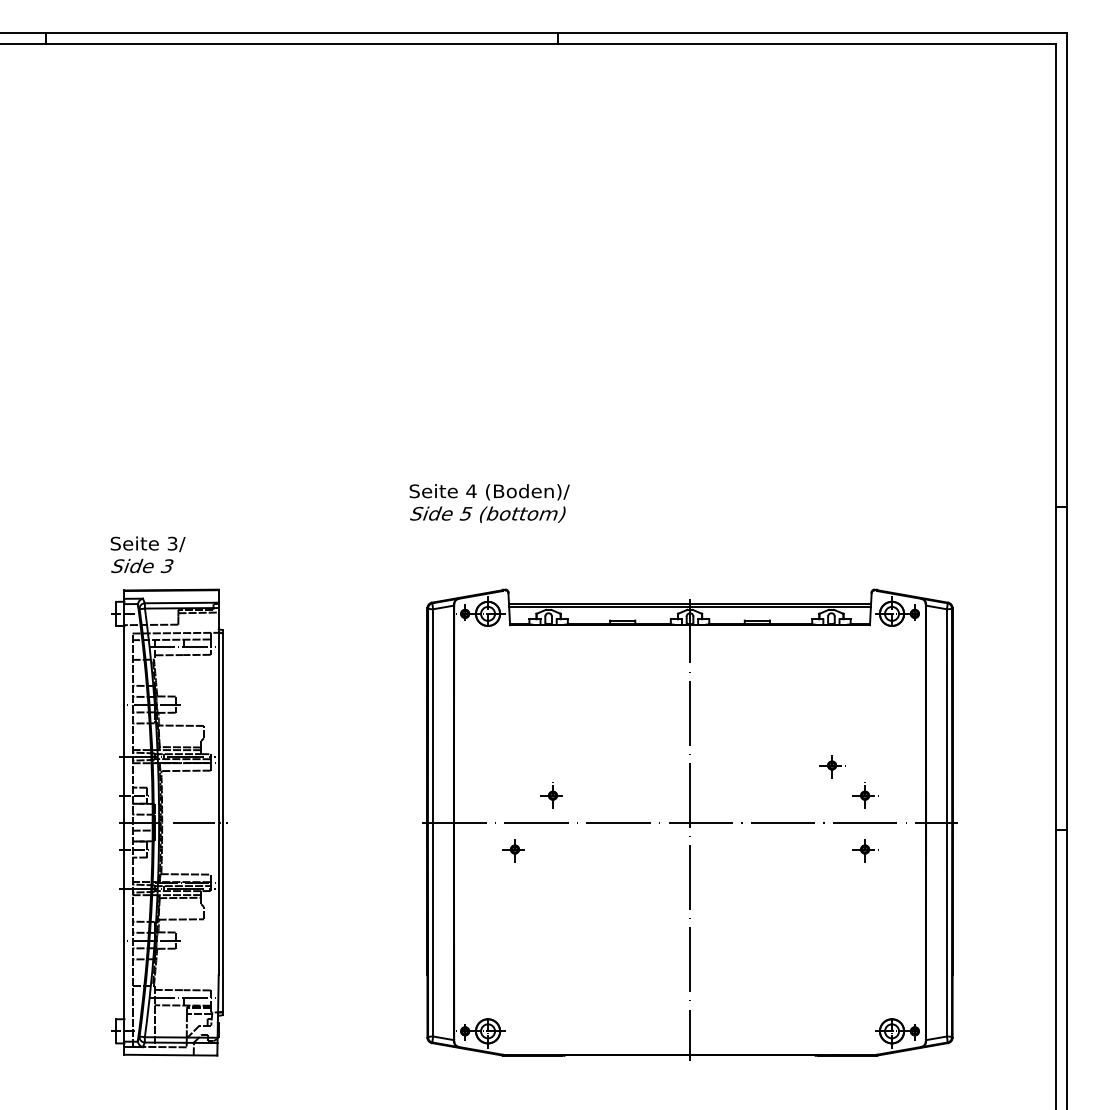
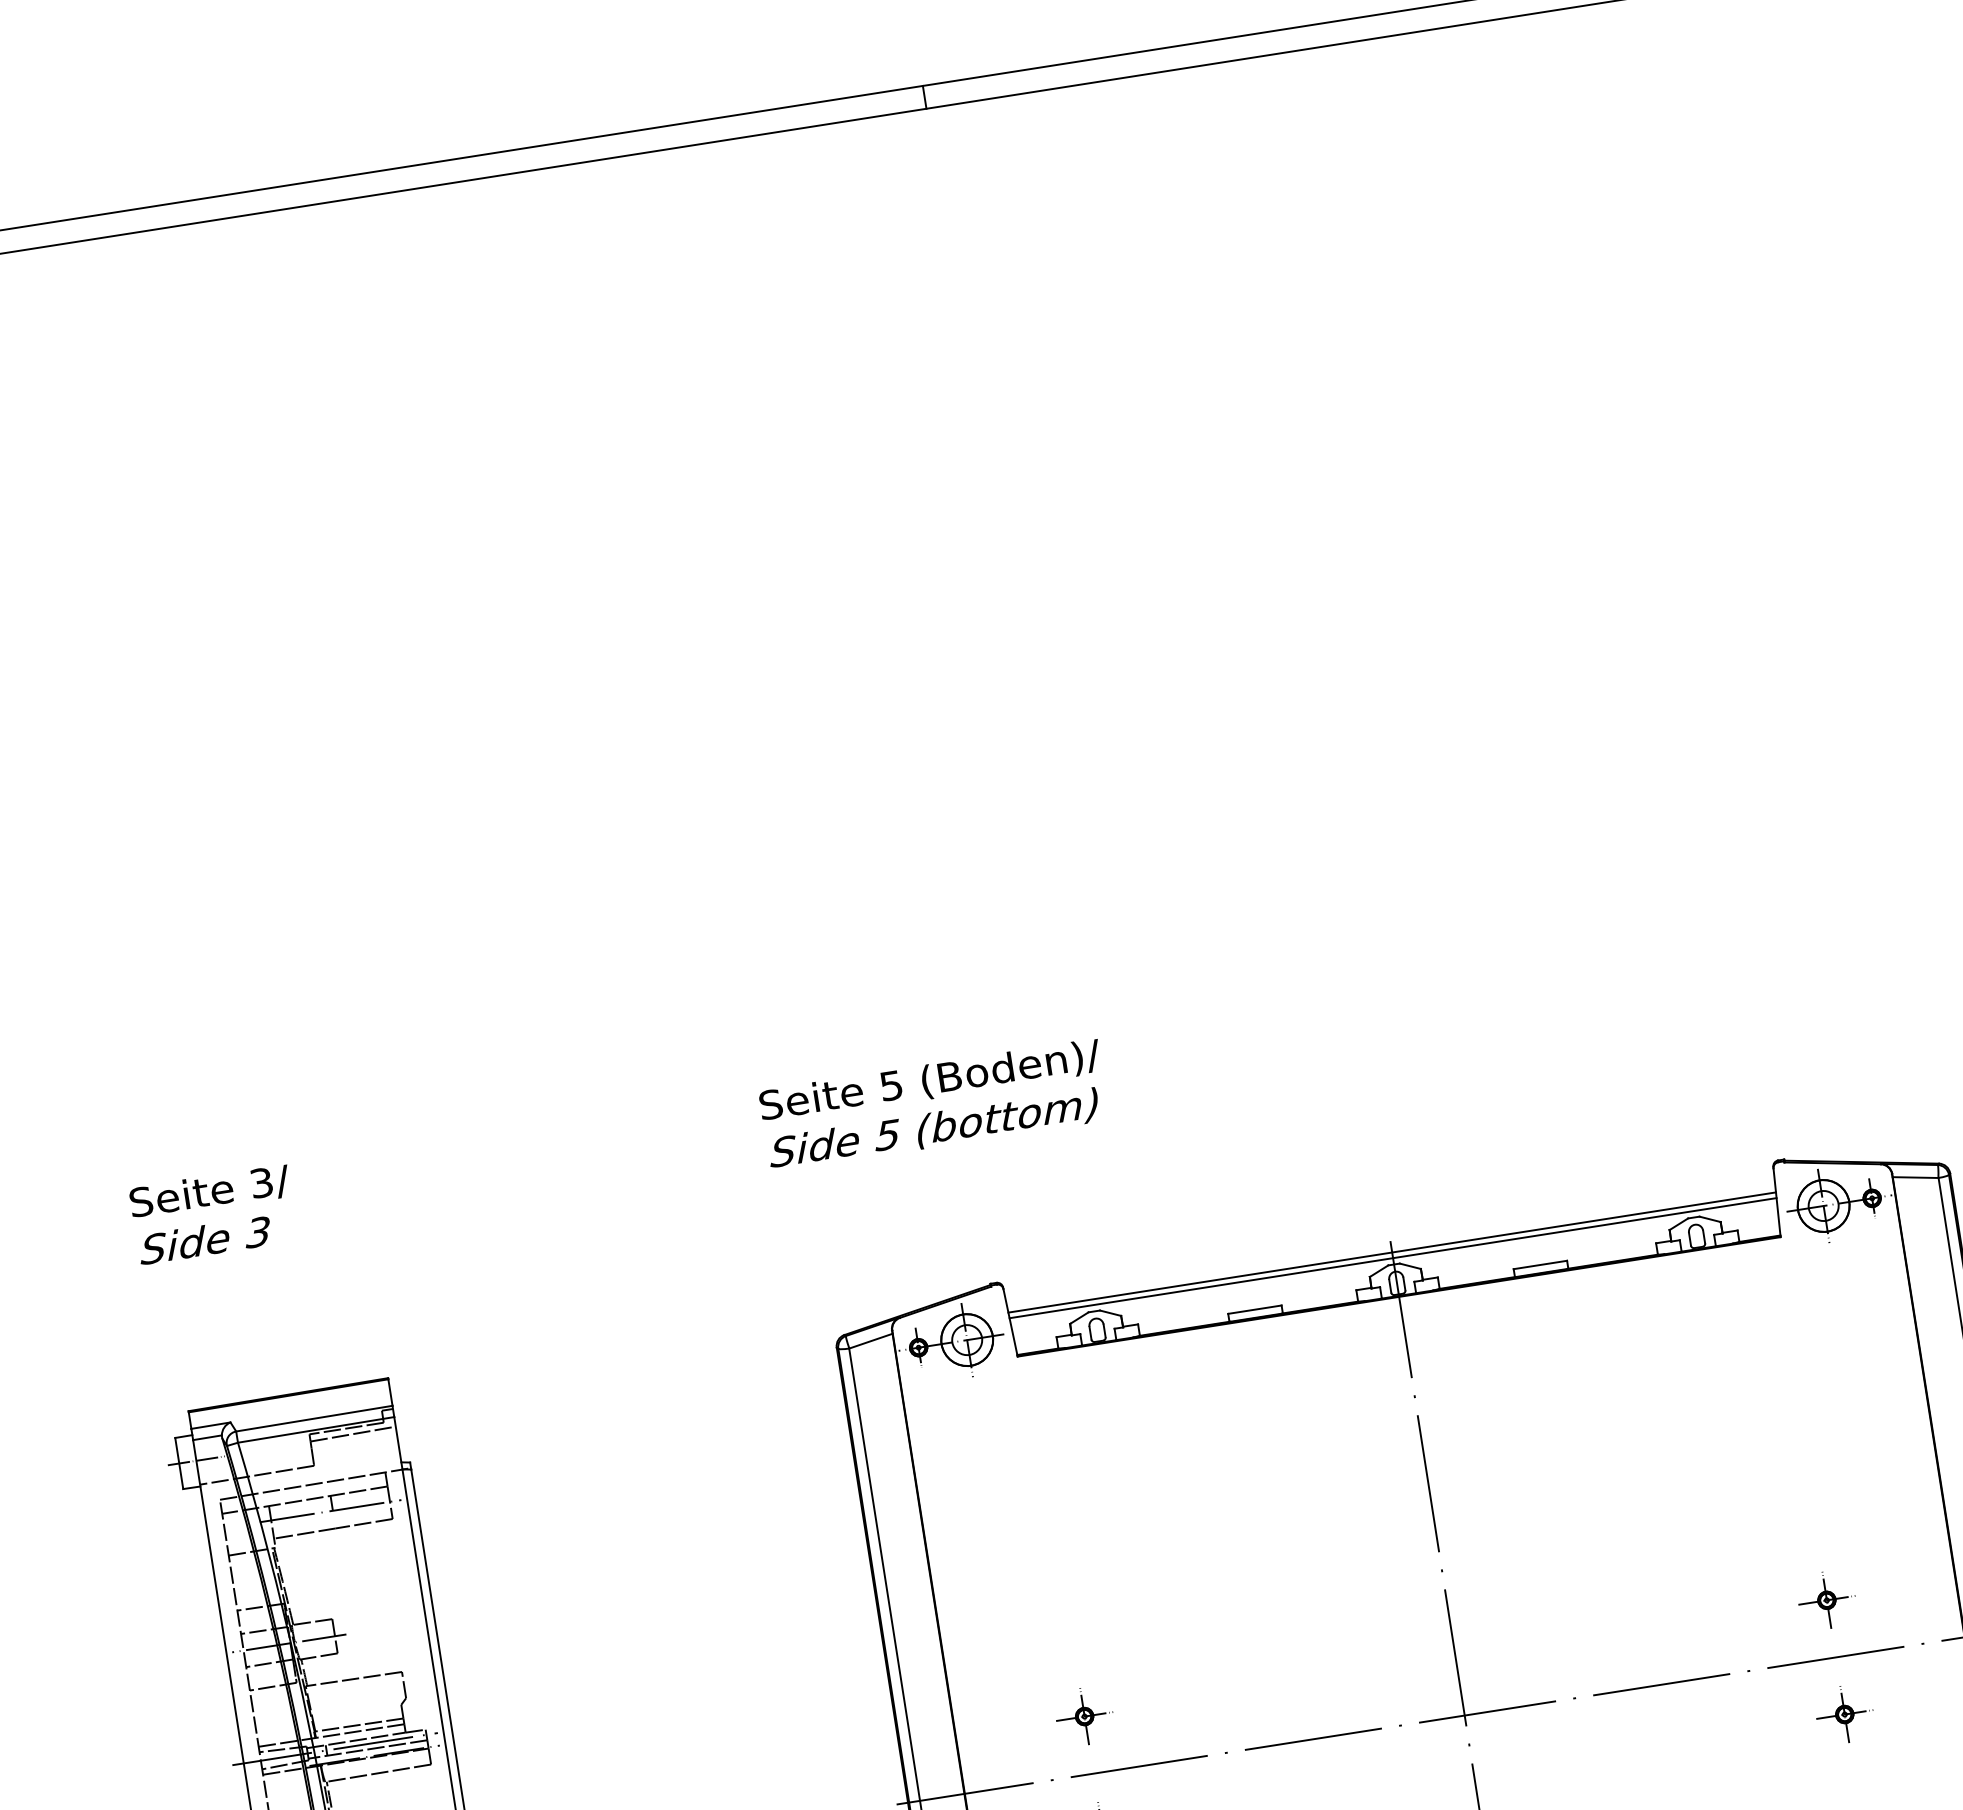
text: (471, 491) -> (891, 1086), 4 -> 5
text: (147, 554) -> (212, 1214), moved
part: (832, 766) -> (1748, 1549), removed
part: (551, 795) -> (1081, 1716), moved

